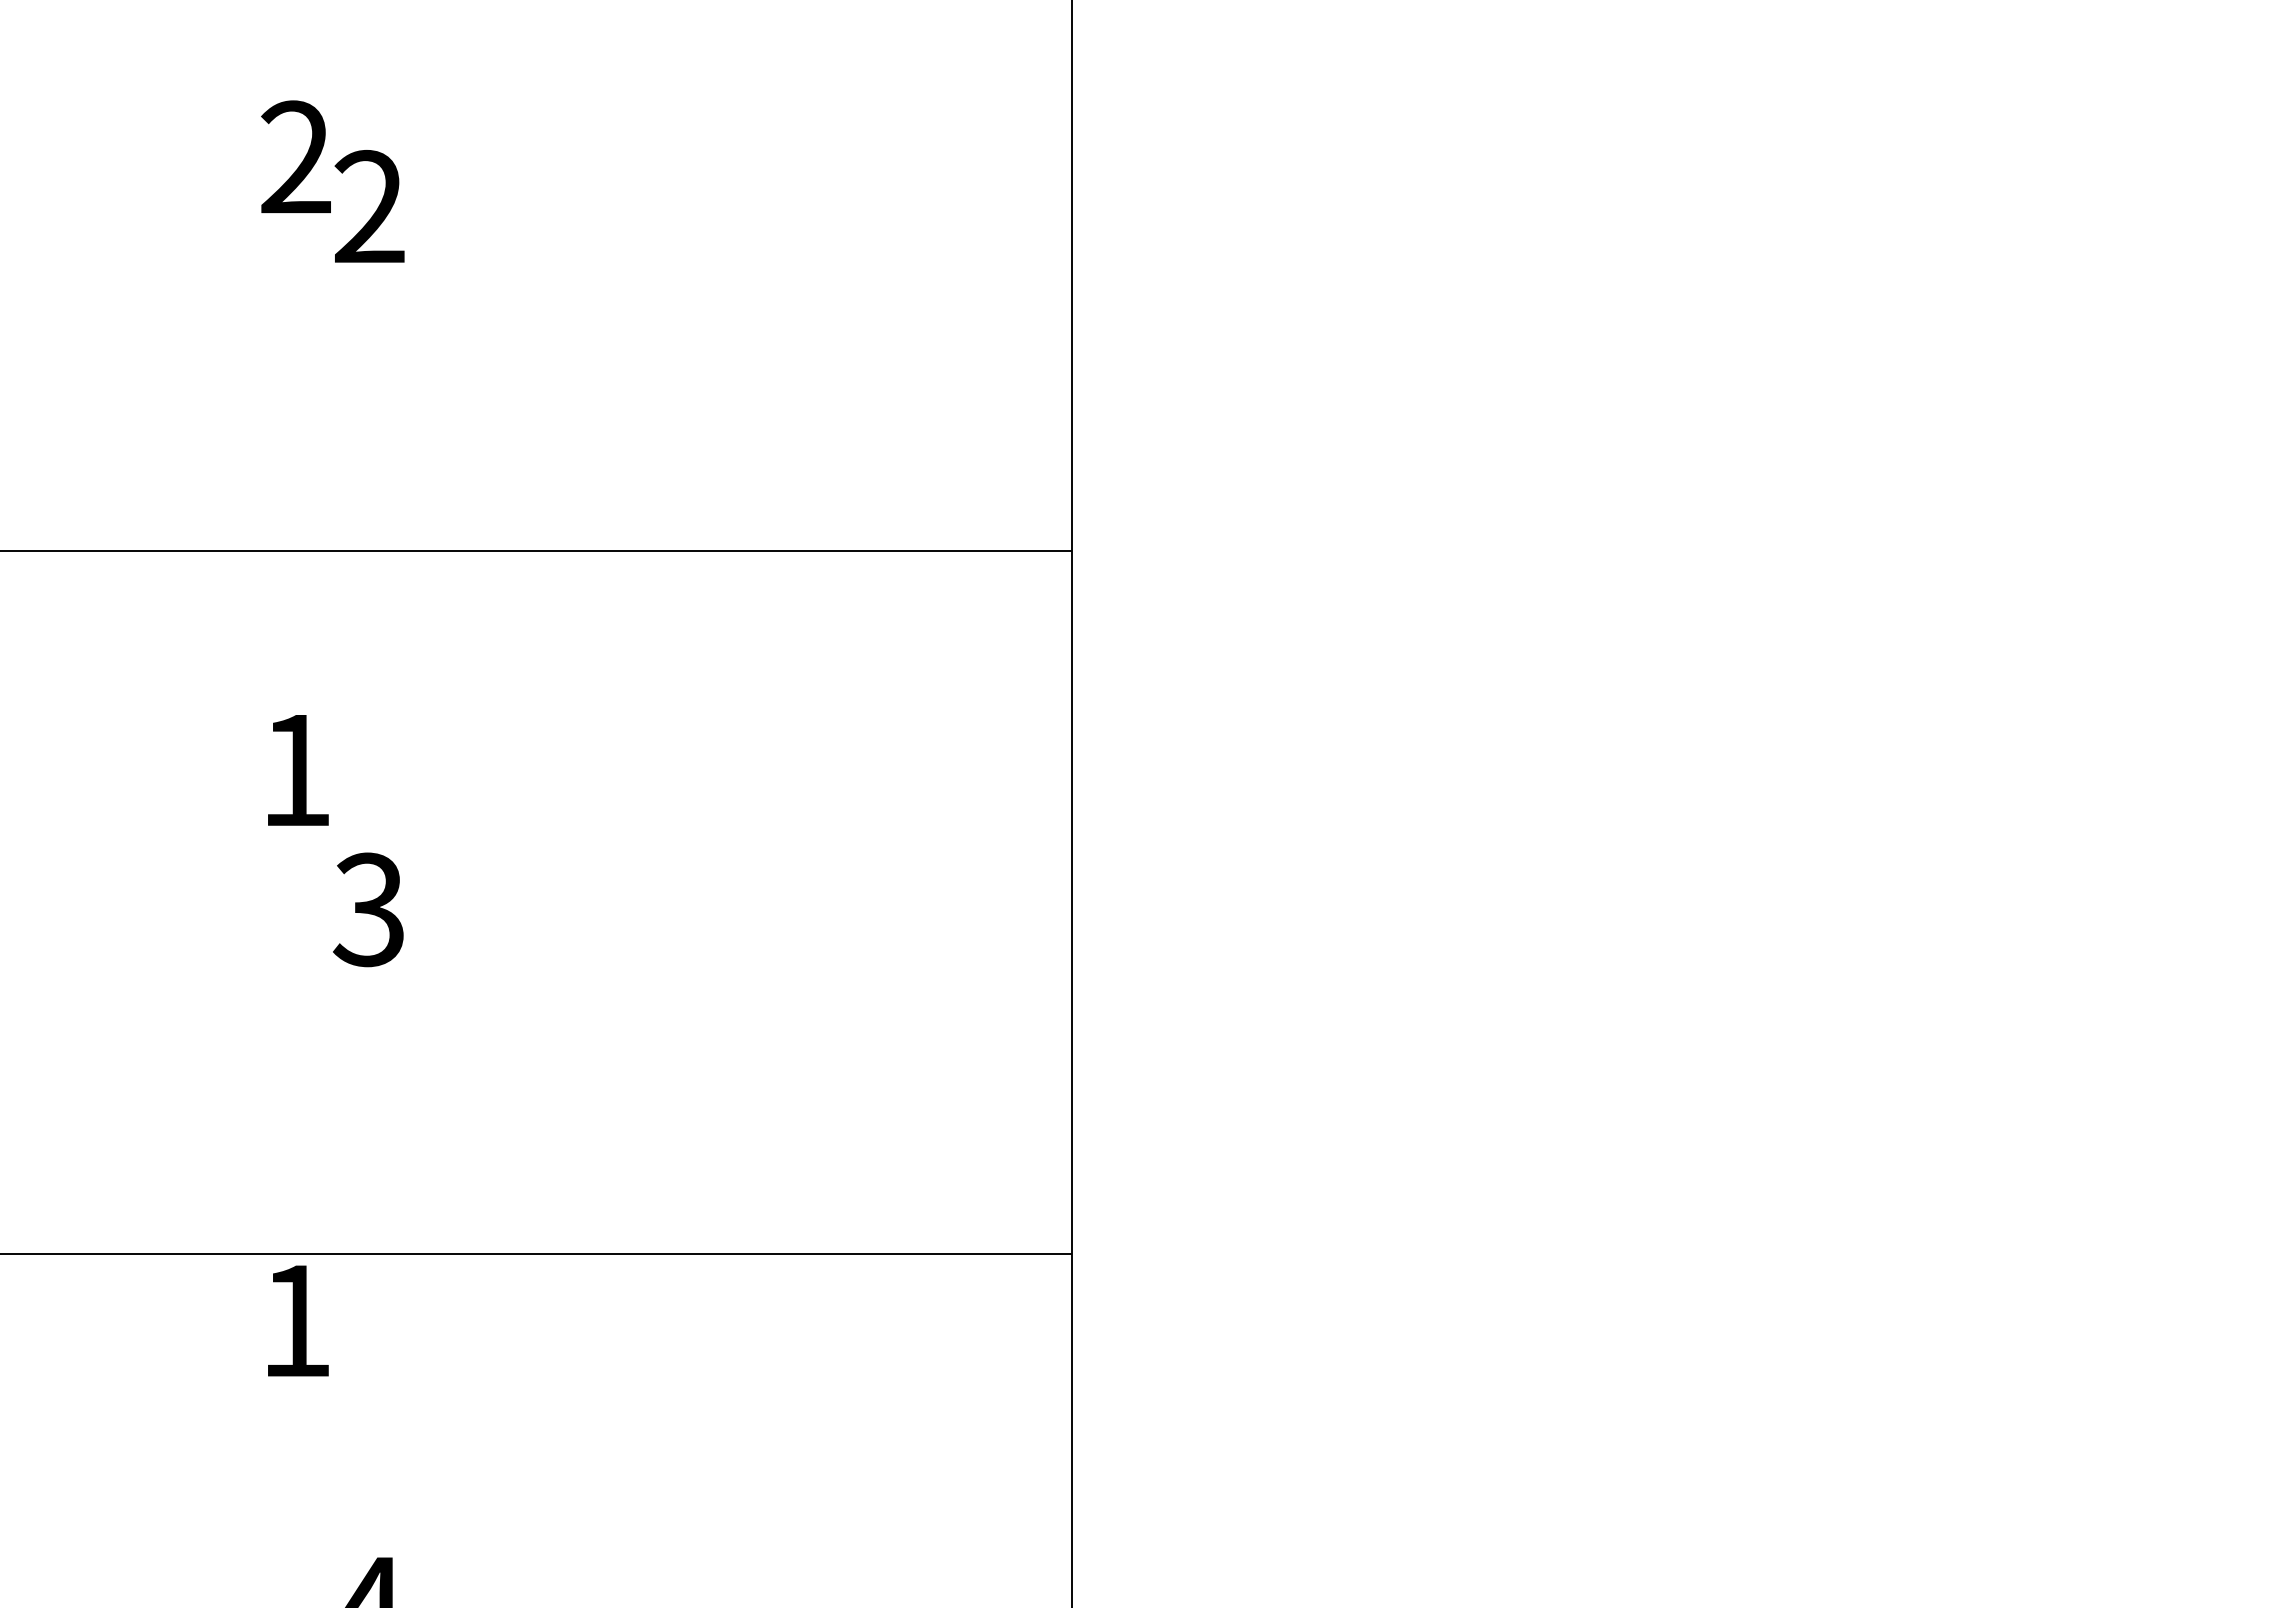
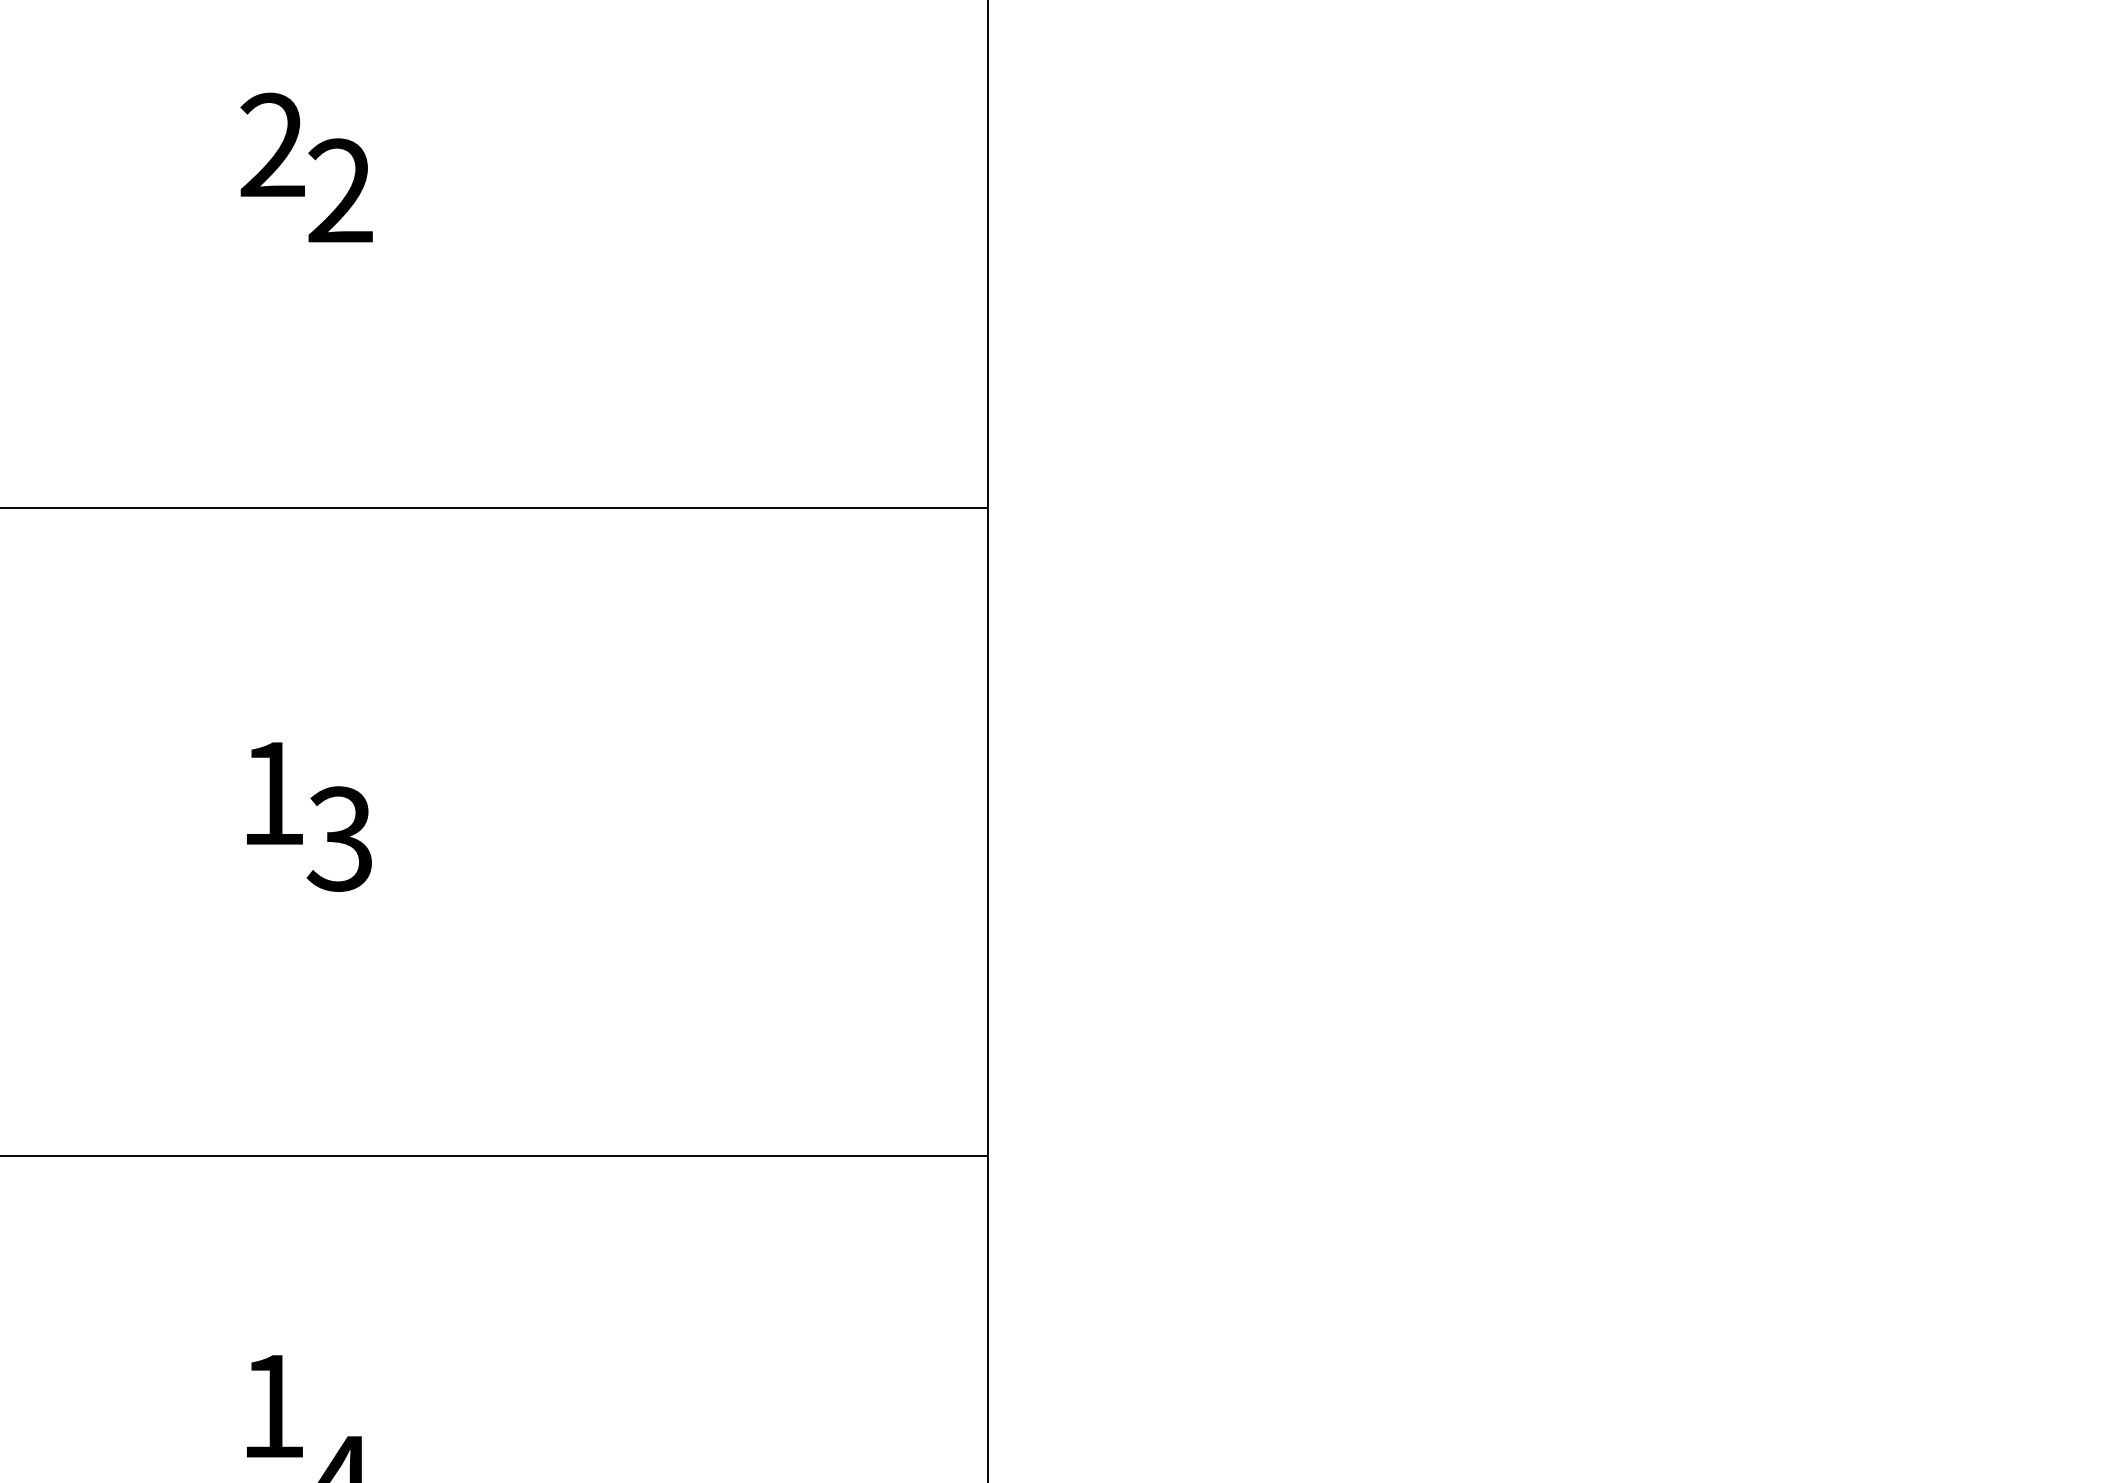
text: (298, 770) -> (275, 793), moved
text: (298, 1320) -> (275, 1405), moved

